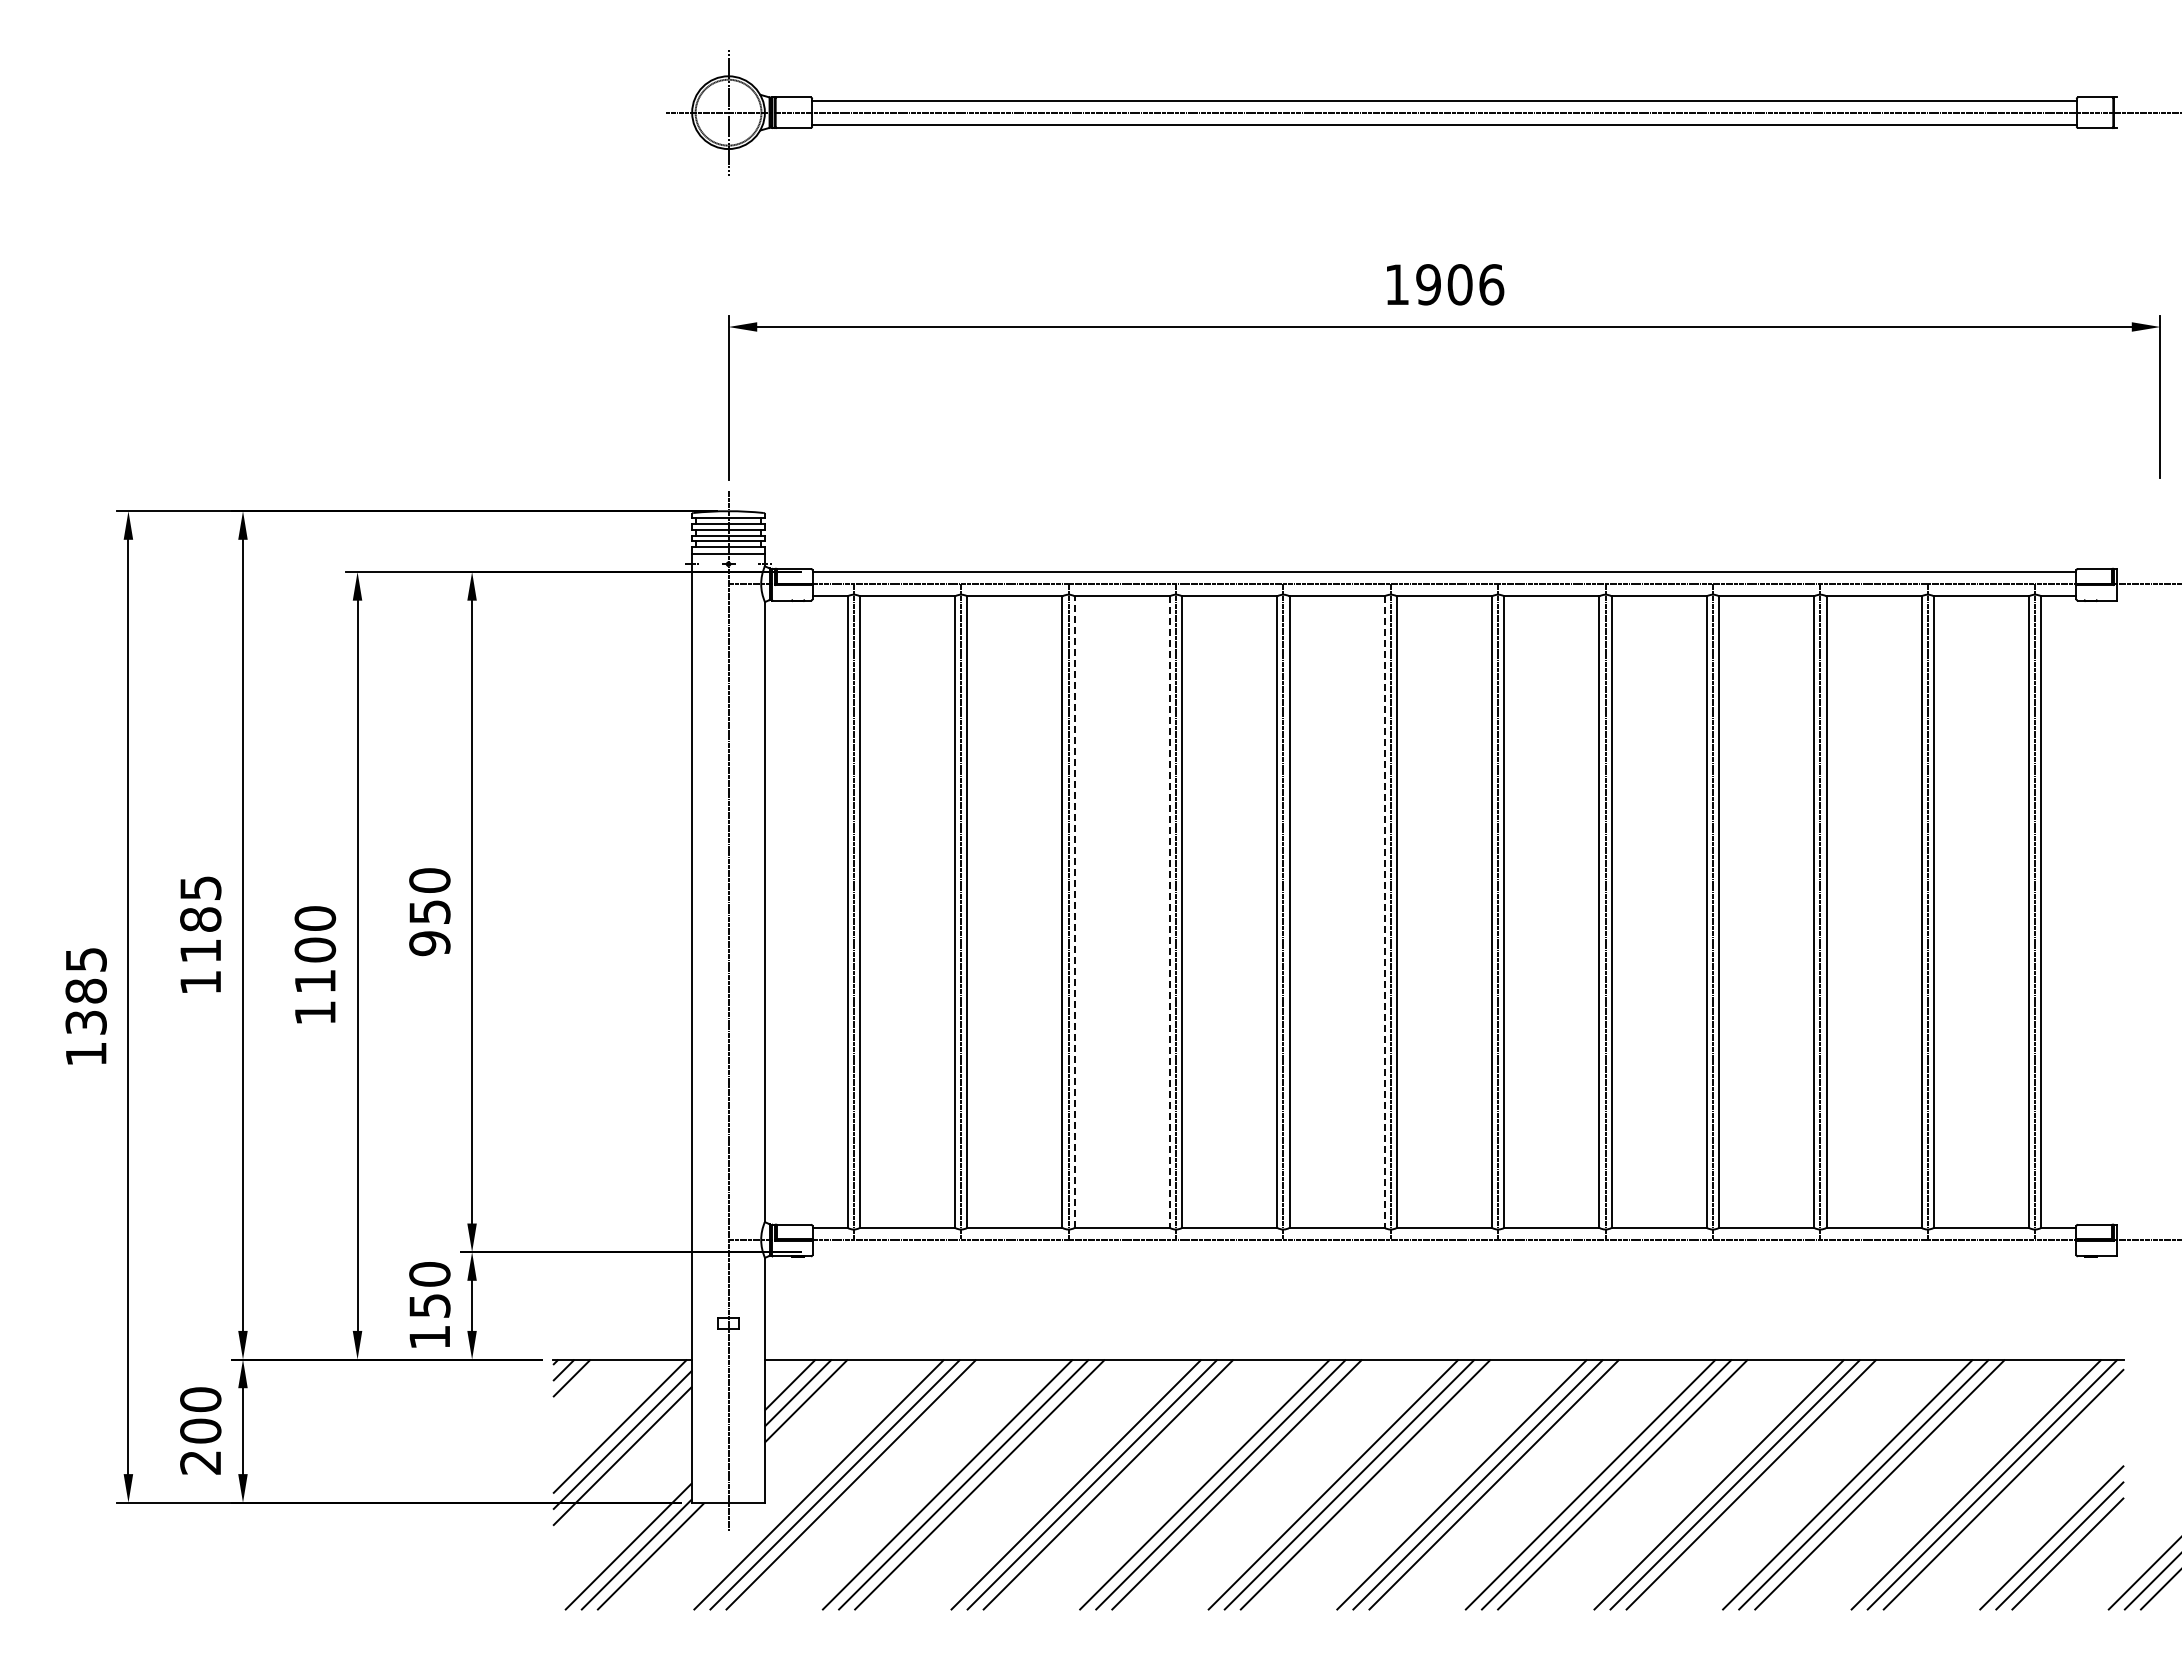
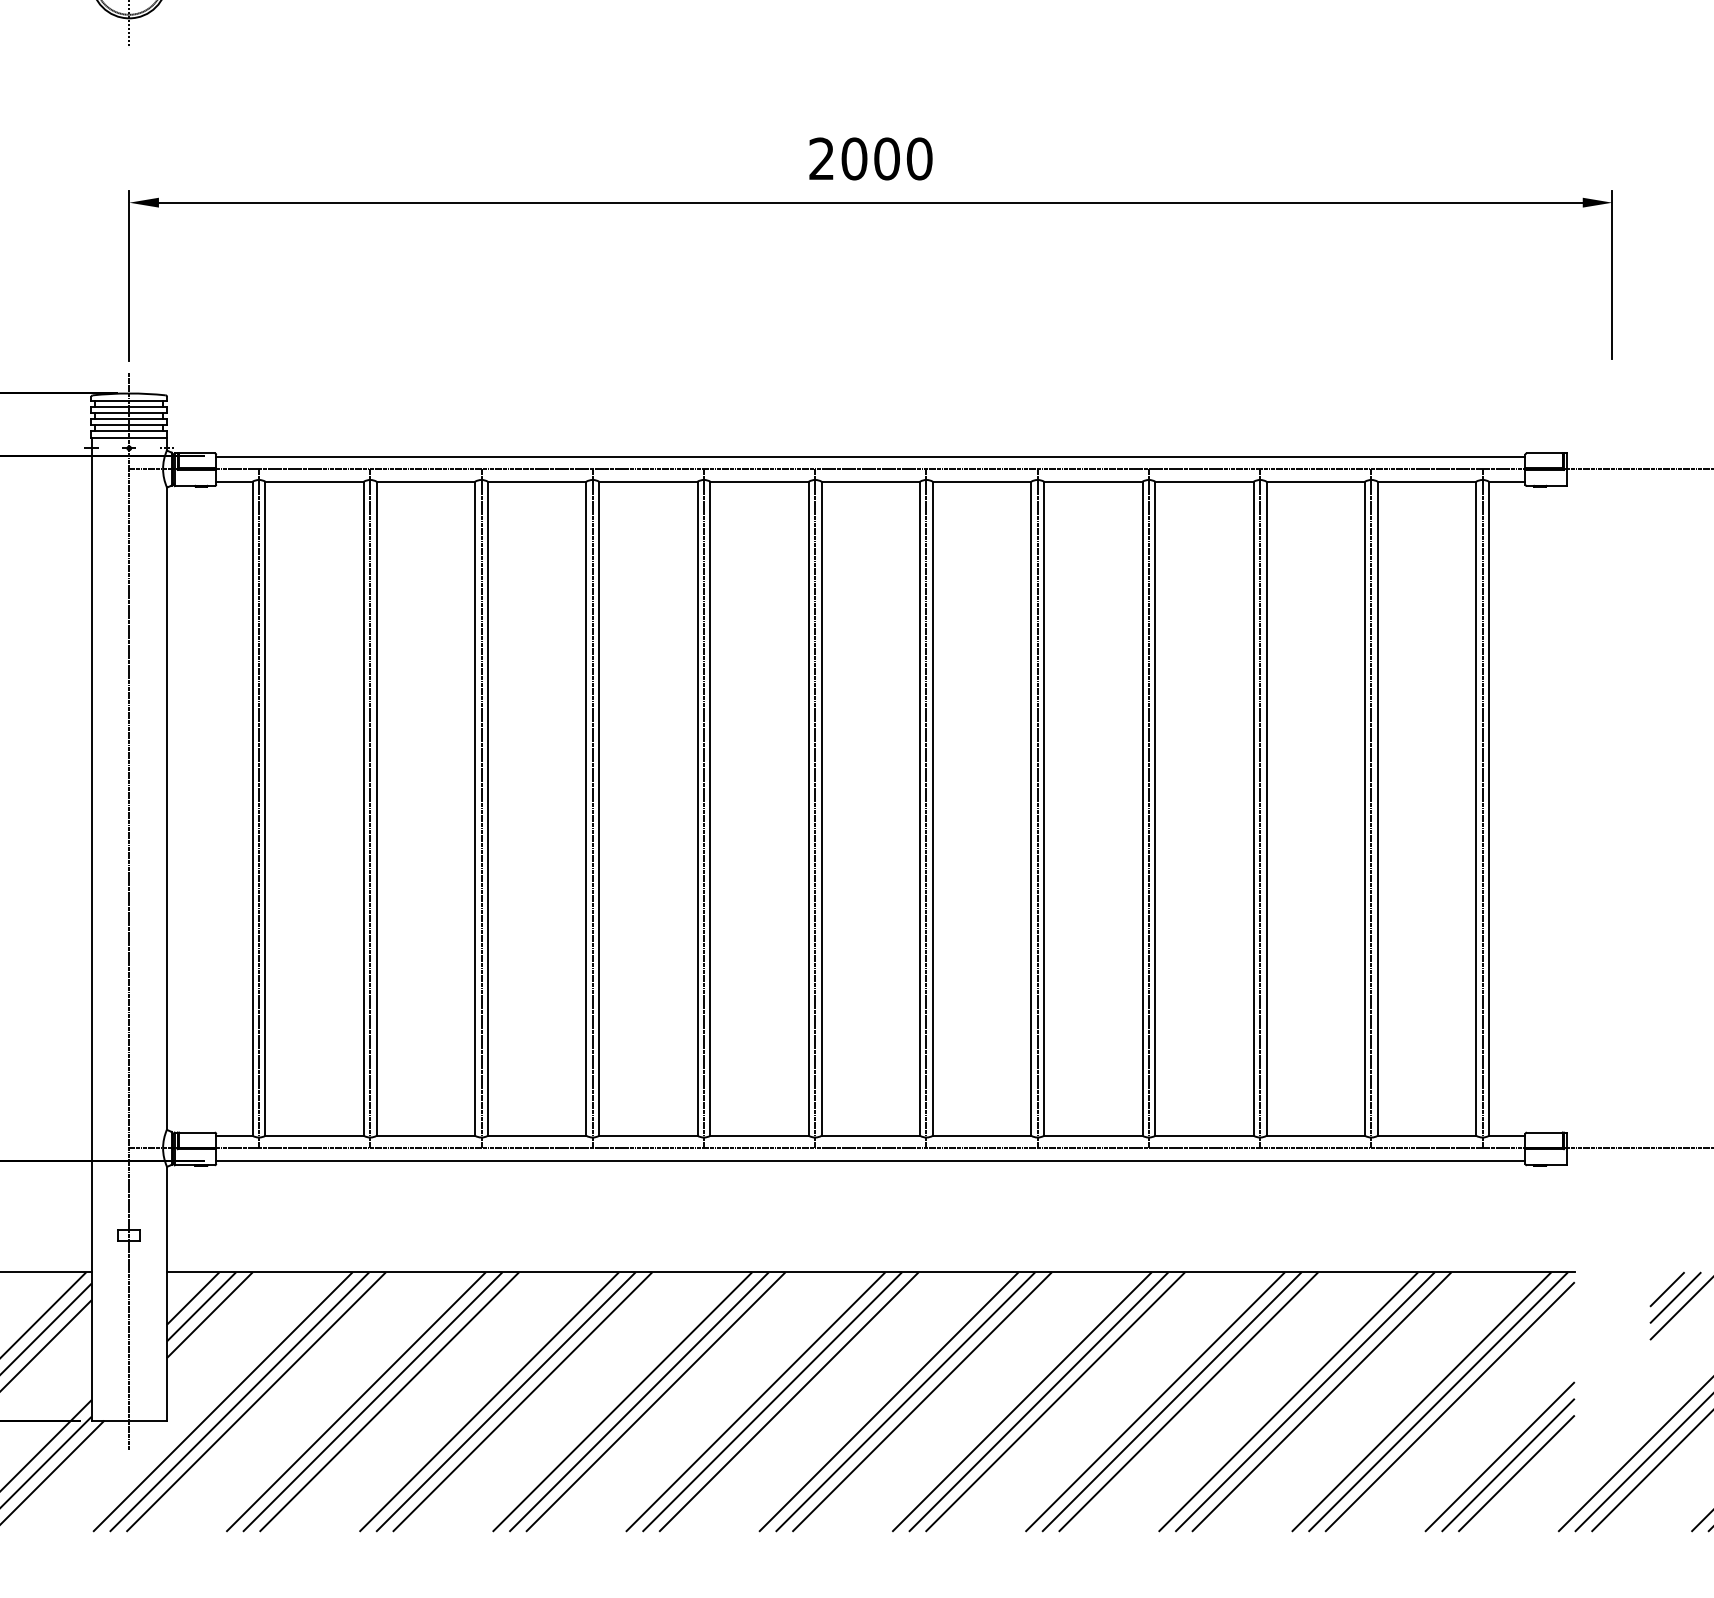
text: (1444, 284) -> (870, 158), 1906 -> 2000
line: (1074, 912) -> (487, 809), dashed -> solid
line: (1169, 912) -> (586, 809), dashed -> solid
line: (1384, 912) -> (808, 809), dashed -> solid
line: (1444, 1252) -> (870, 1161), added

